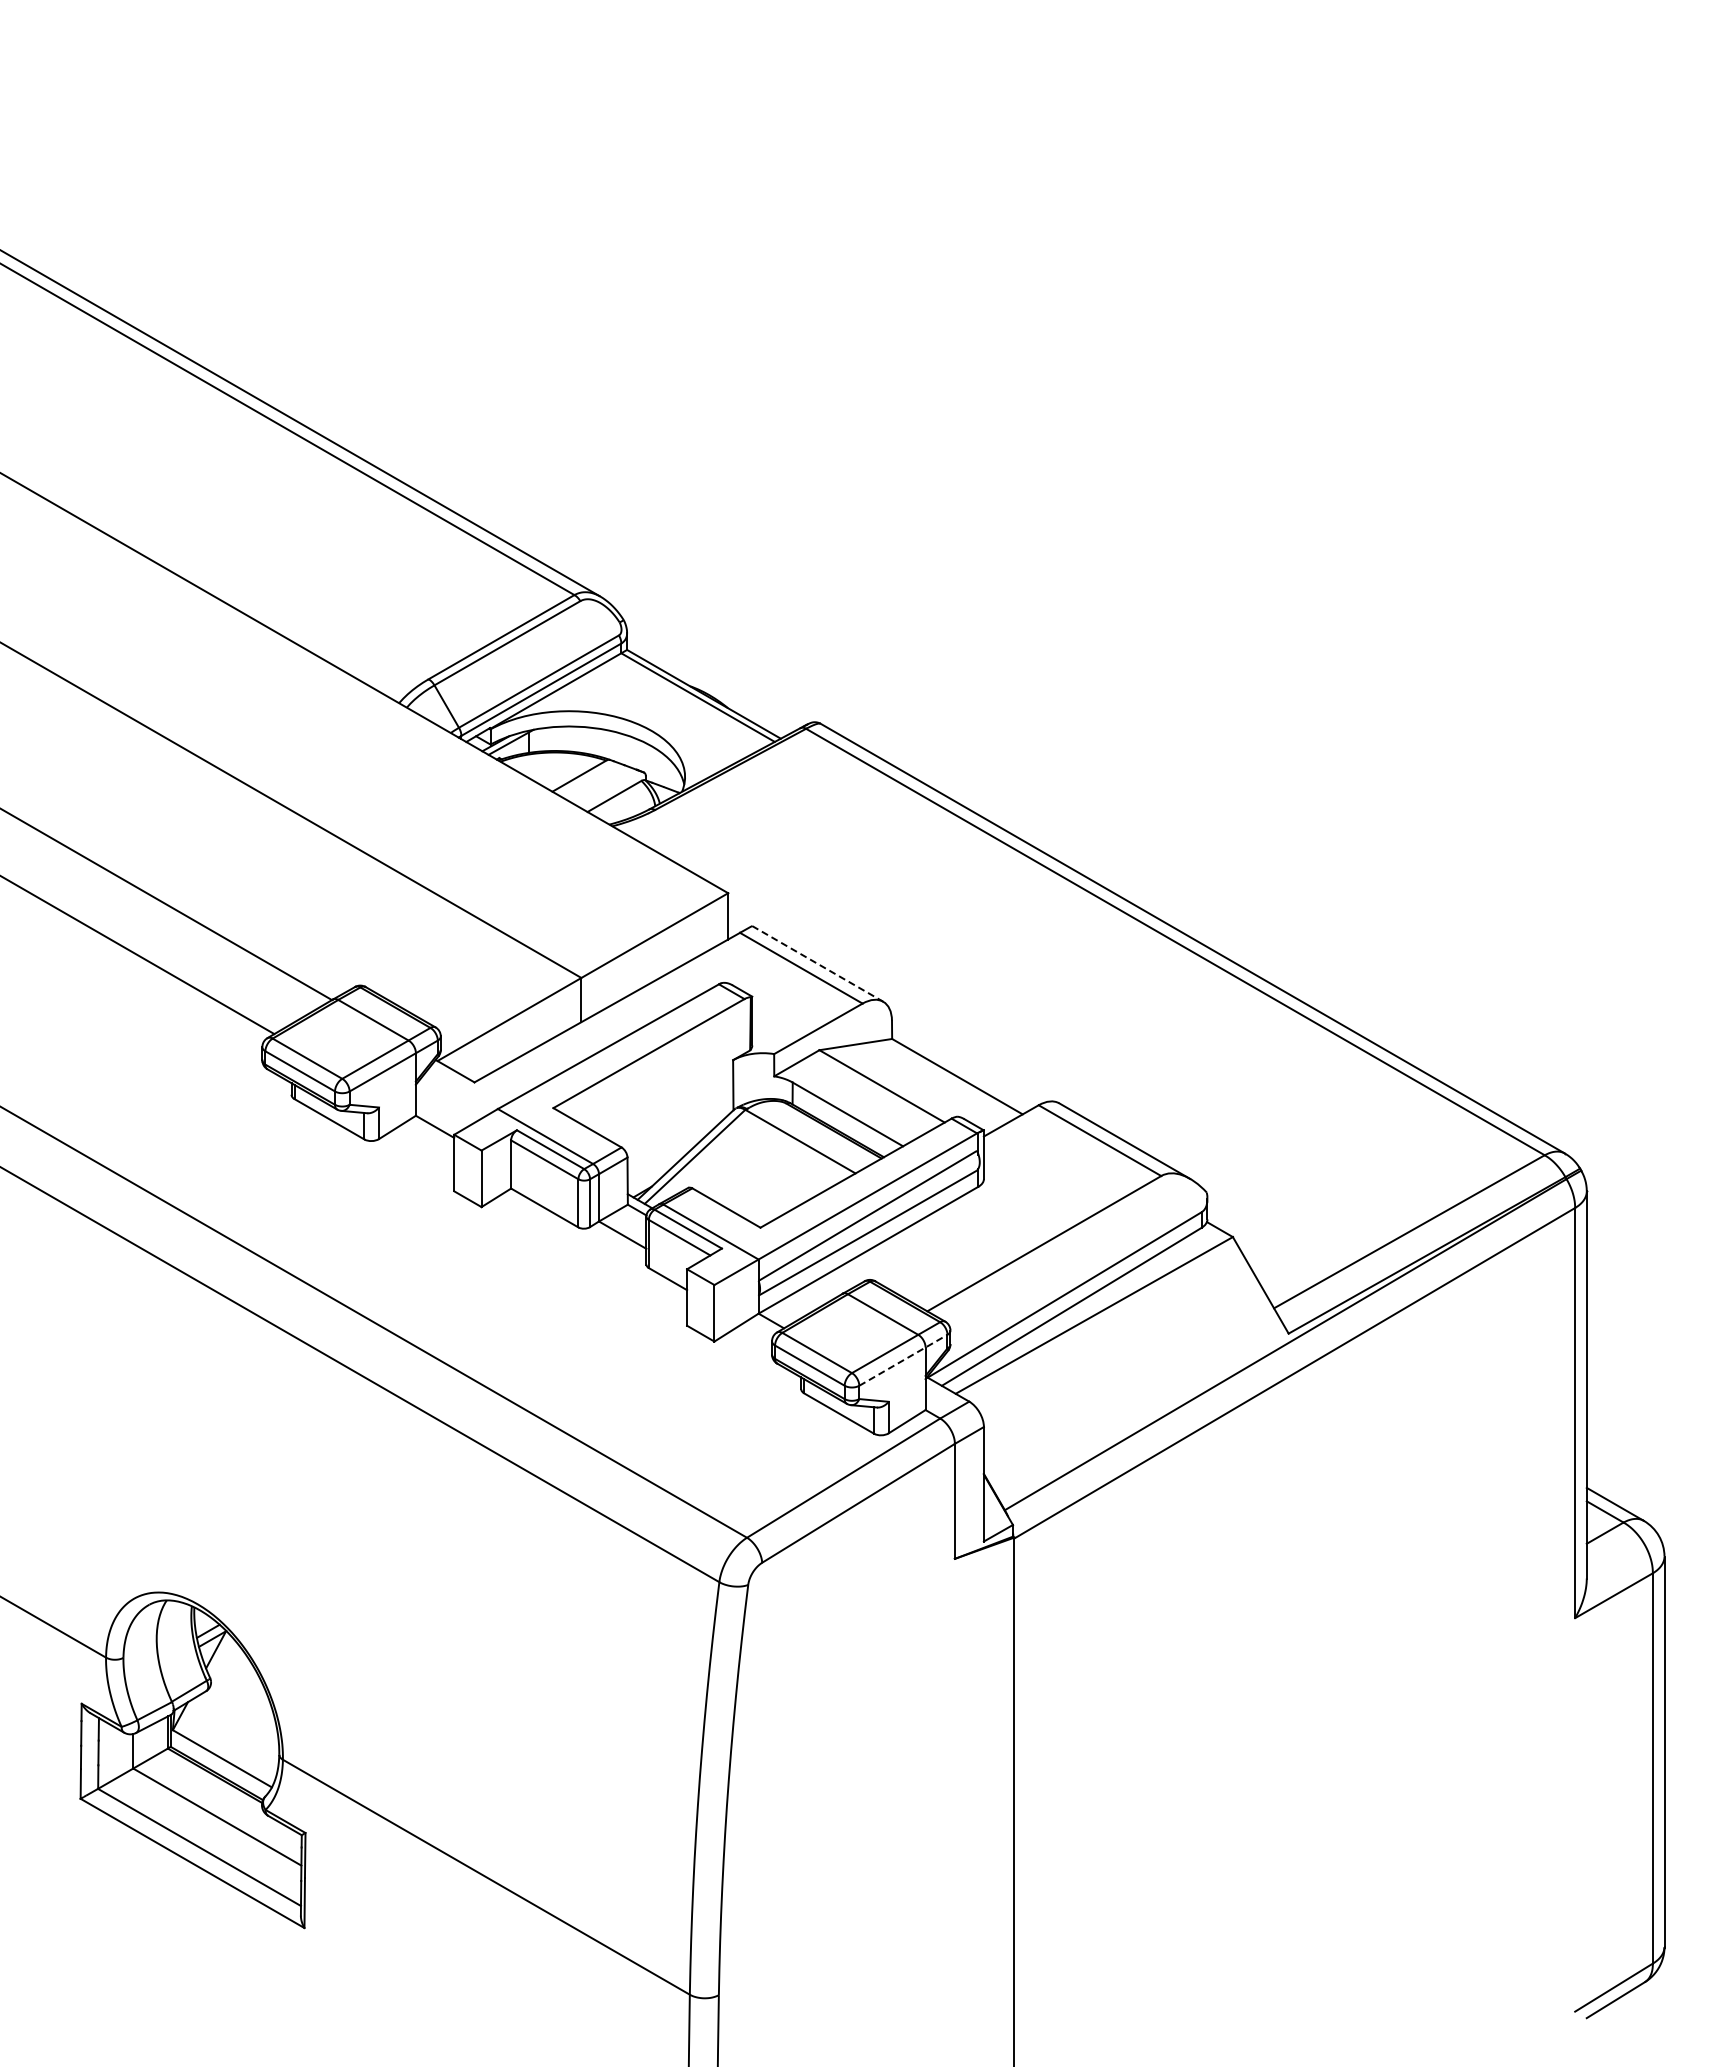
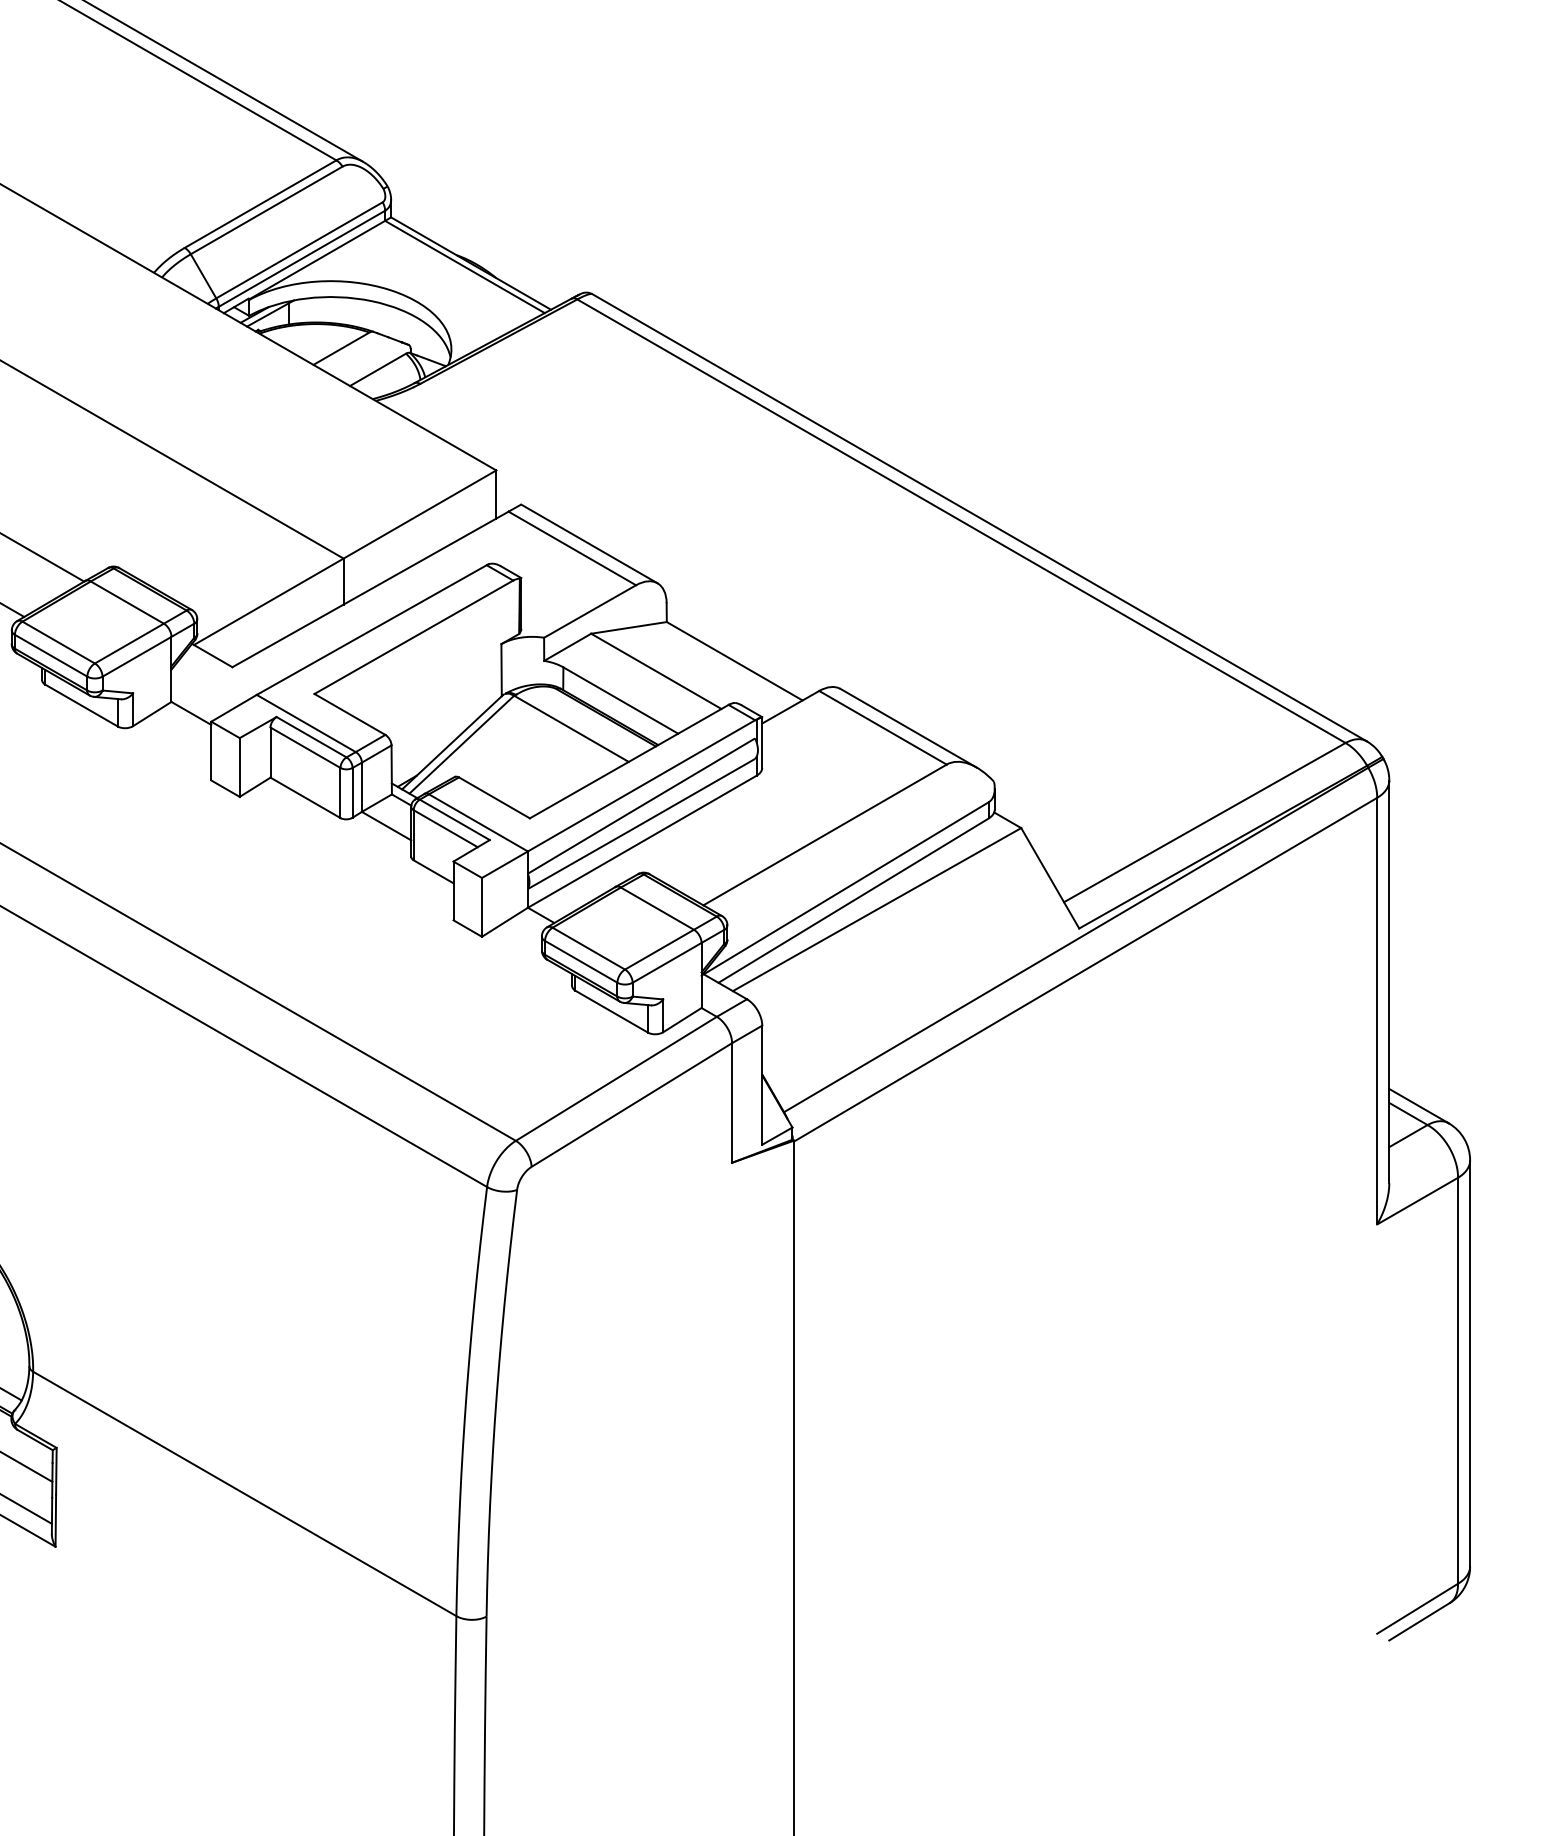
line: (817, 963) -> (589, 543), dashed -> solid
line: (903, 1360) -> (678, 956), dashed -> solid

